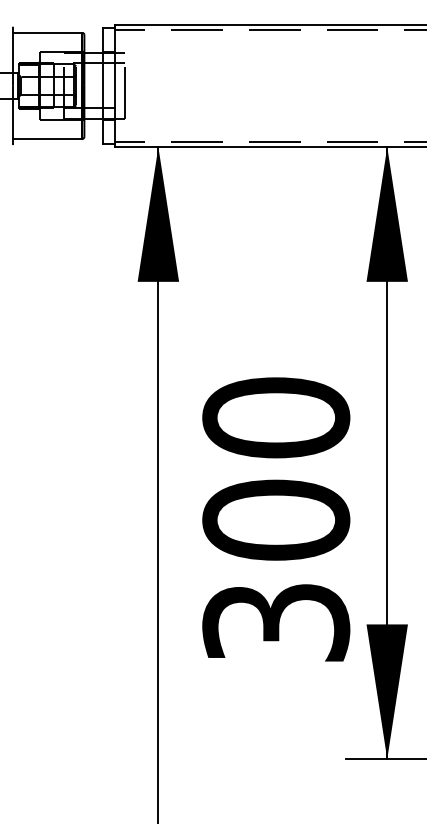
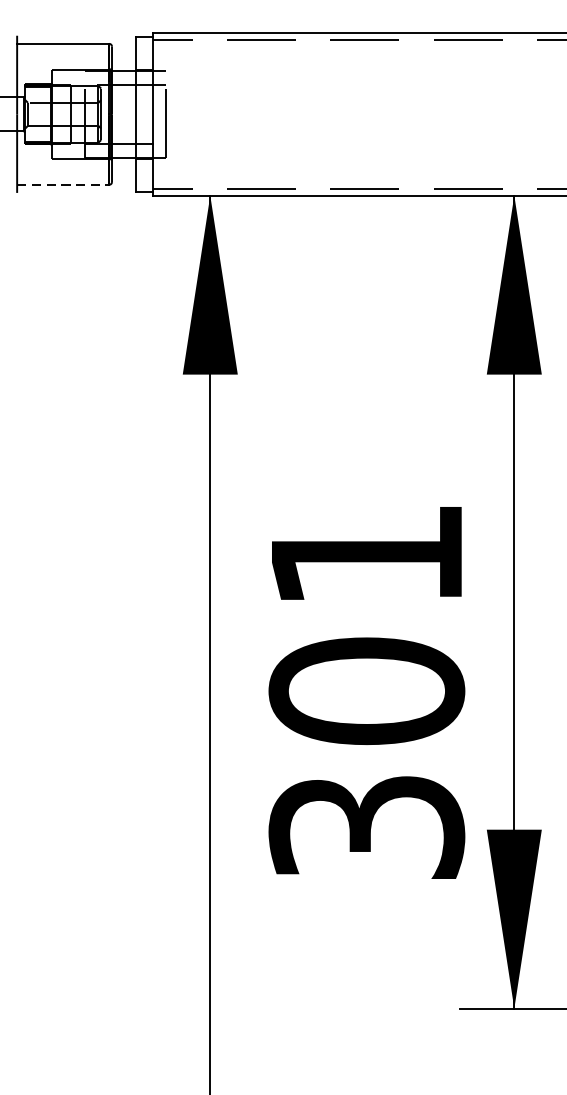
line: (47, 138) -> (62, 184), solid -> dashed
text: (276, 417) -> (367, 554), 300 -> 301

